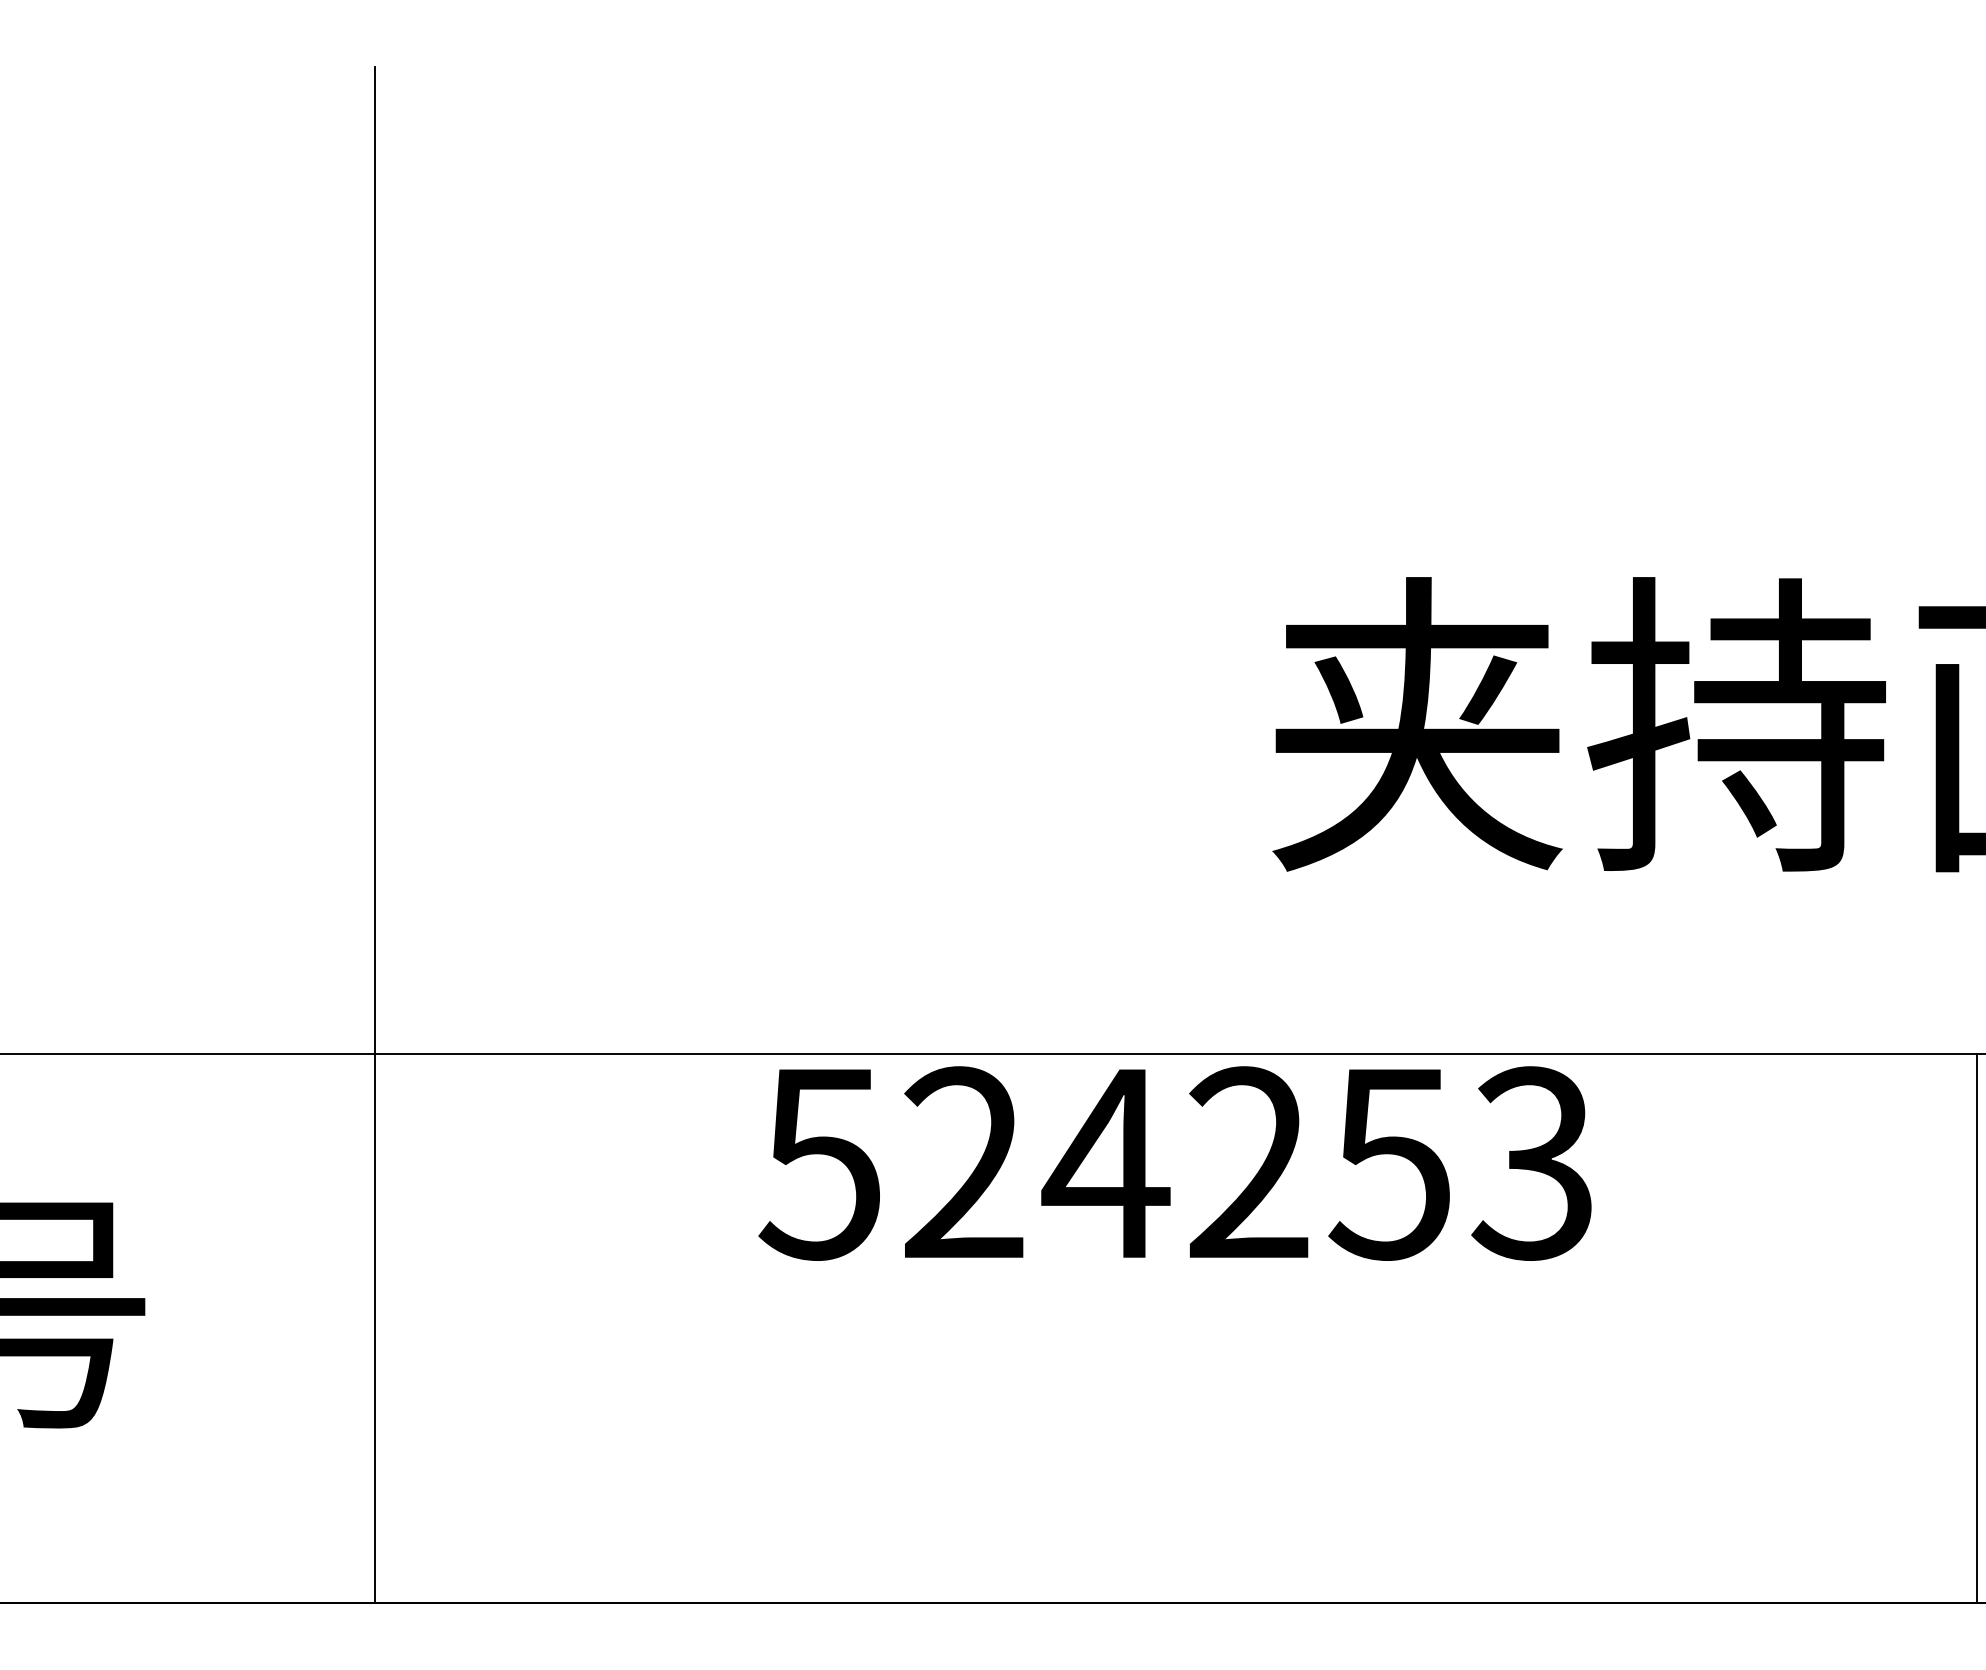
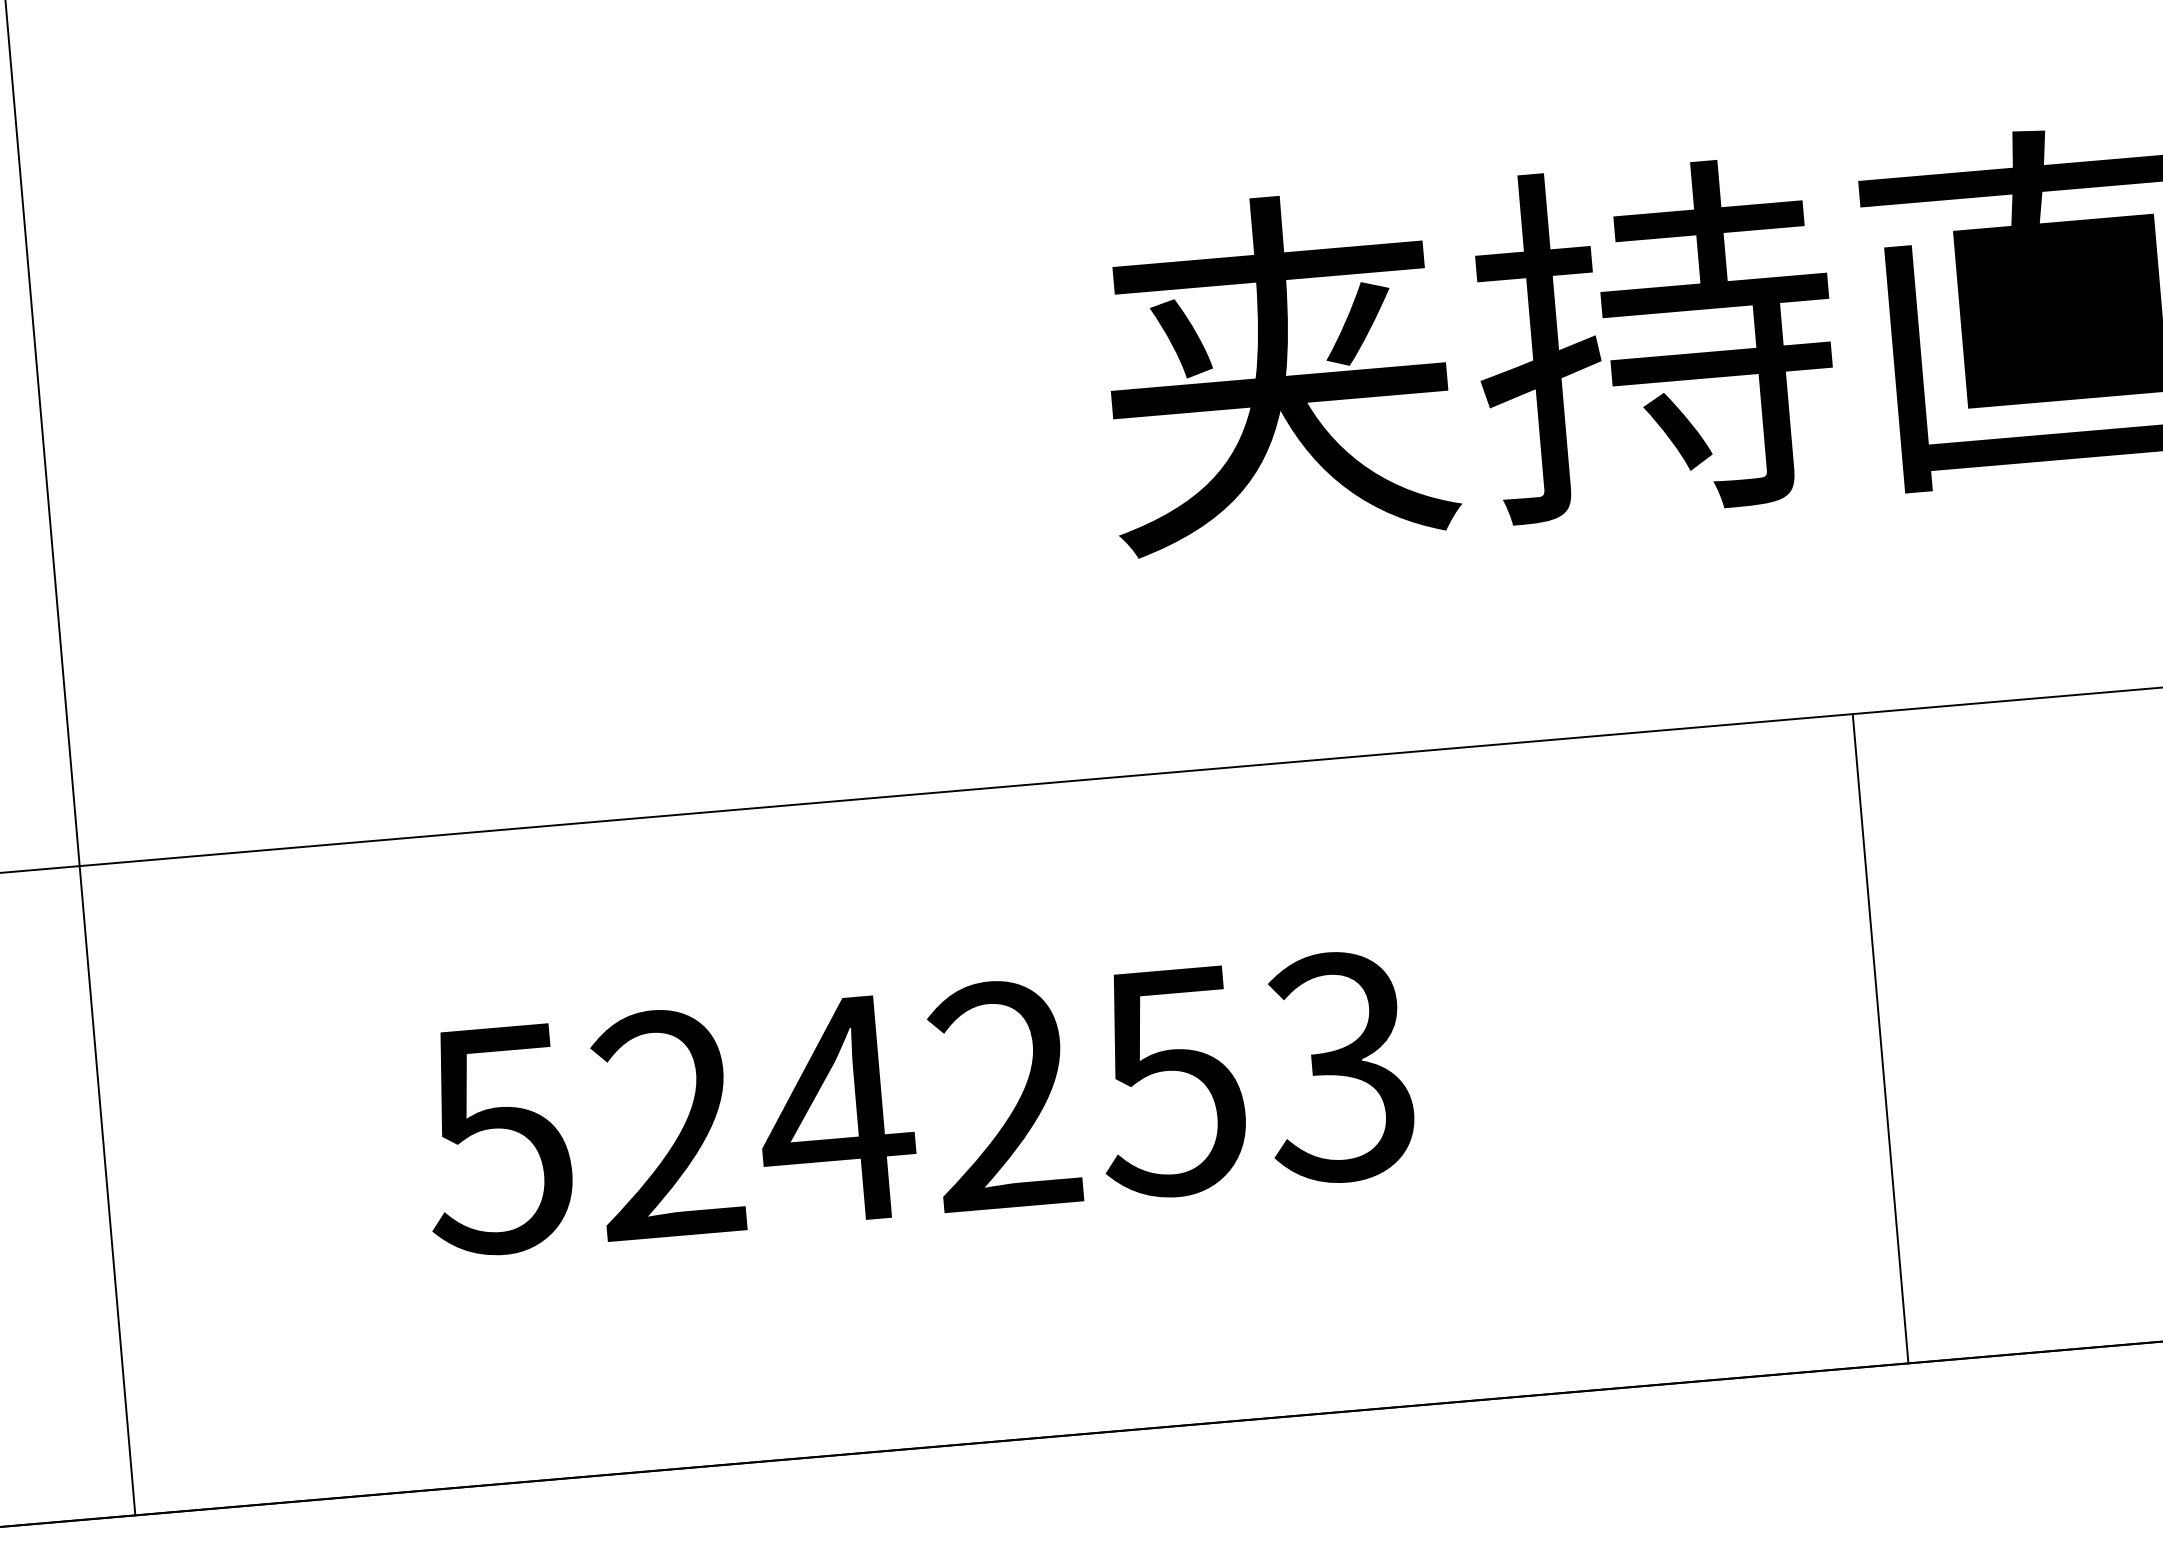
text: (1174, 1163) -> (916, 1103), moved
line: (1976, 1328) -> (1880, 1038), moved

